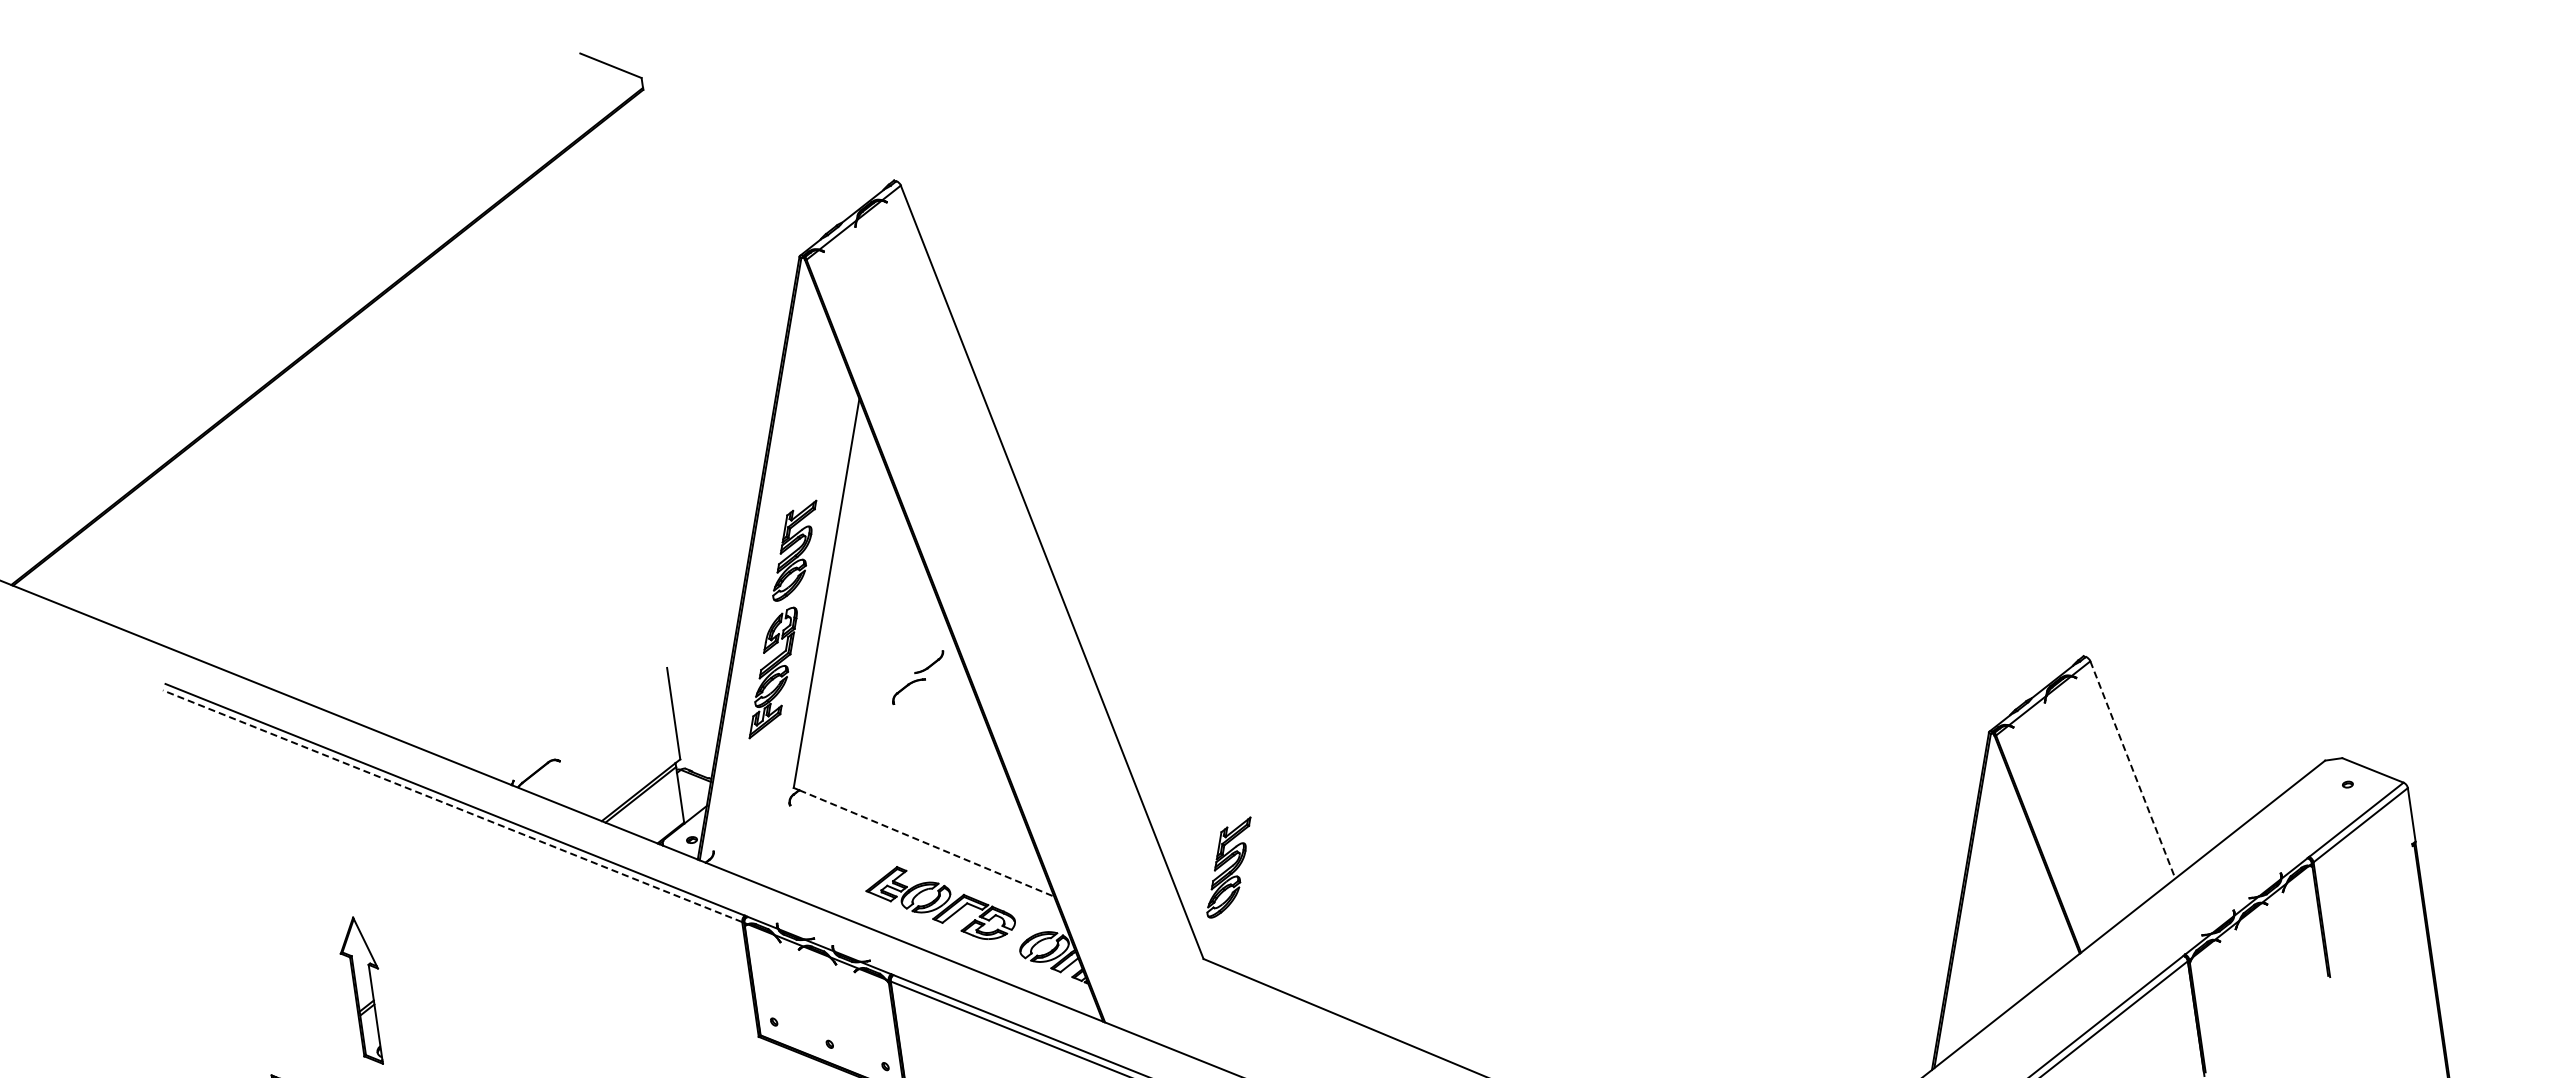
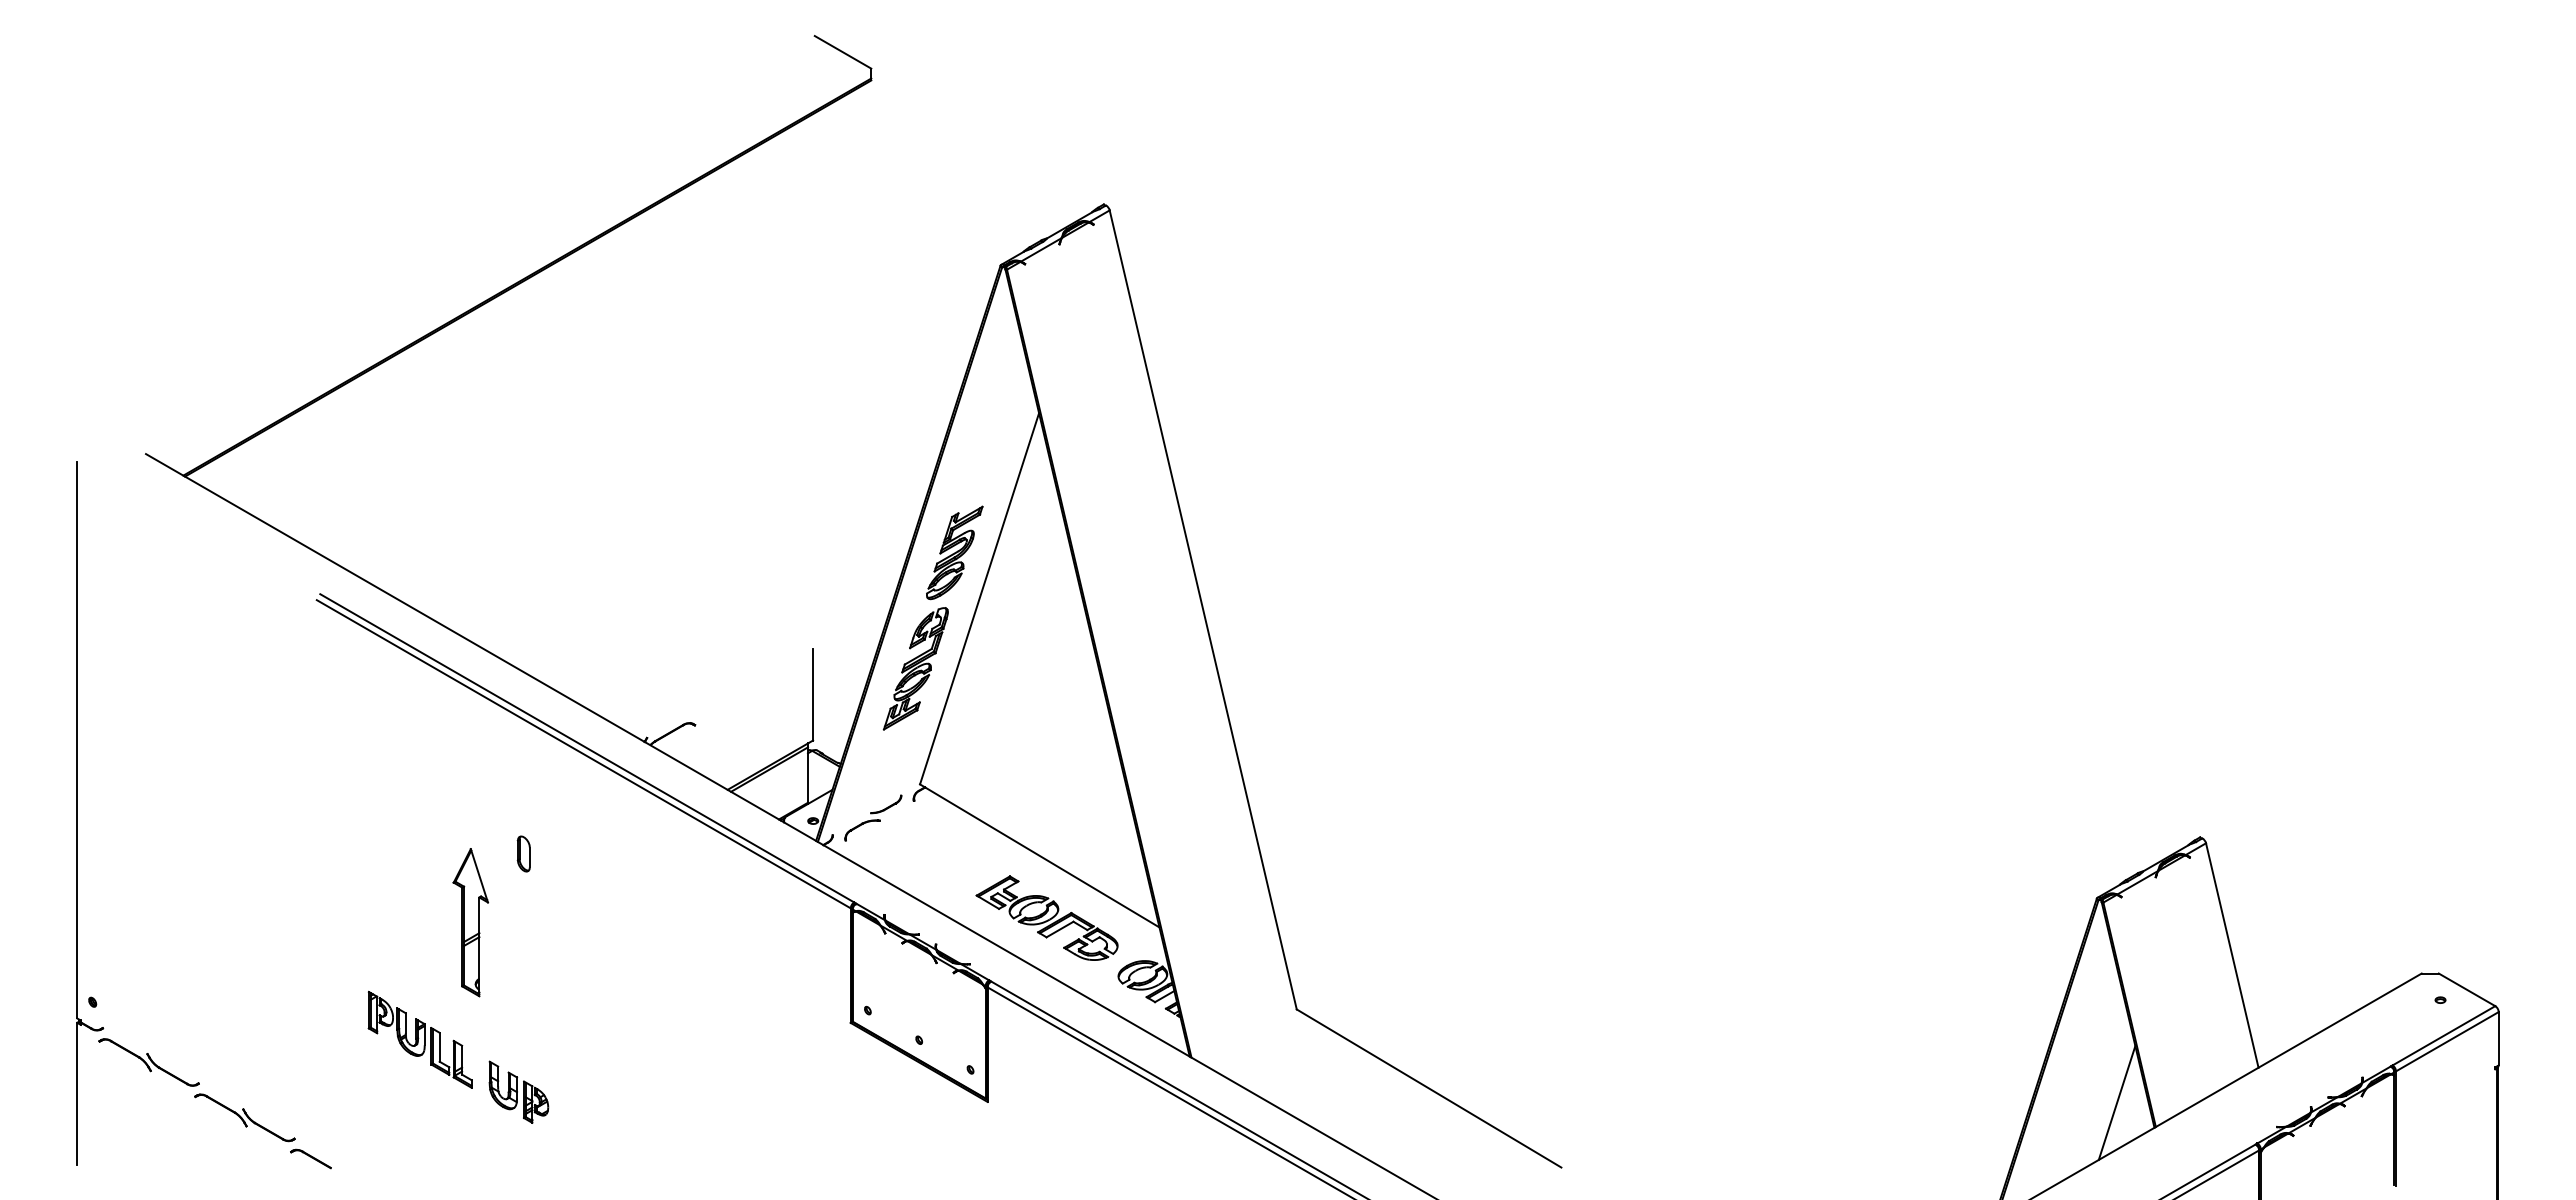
part: (918, 677) -> (873, 817), moved
line: (2133, 770) -> (2232, 956), dashed -> solid
line: (452, 805) -> (583, 753), dashed -> solid
line: (926, 843) -> (1042, 857), dashed -> solid
part: (1228, 867) -> (1334, 923), removed
part: (406, 914) -> (523, 853), added
line: (2038, 933) -> (2116, 1102), added

